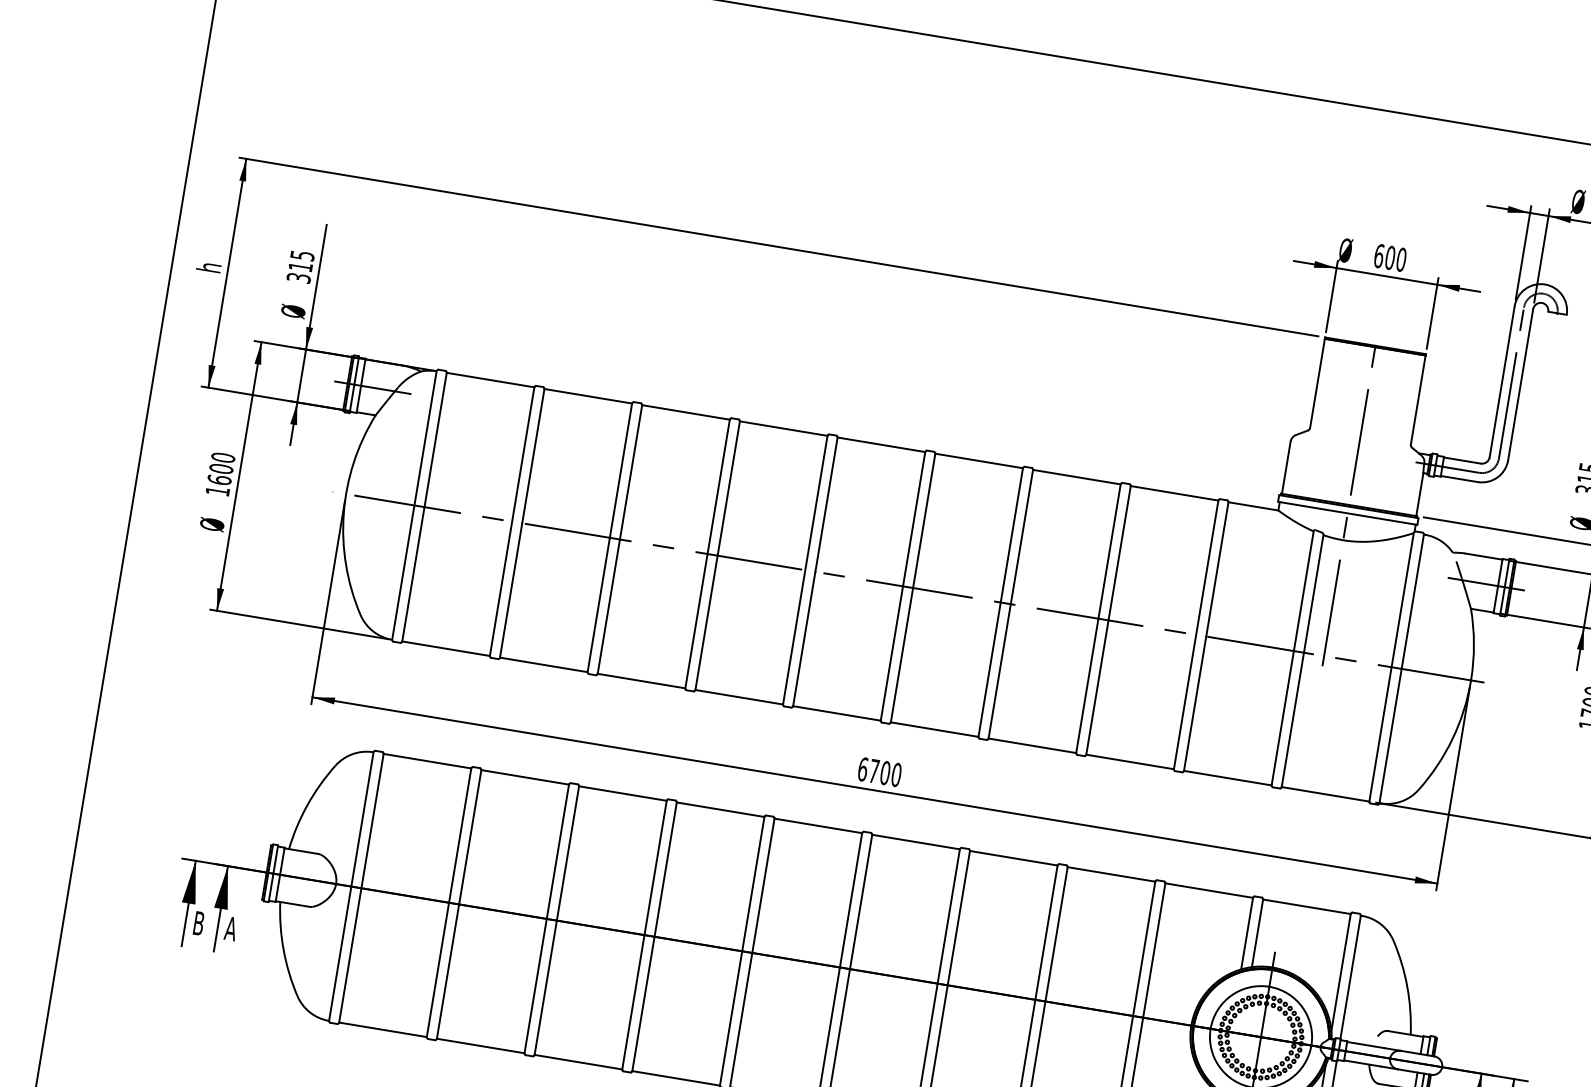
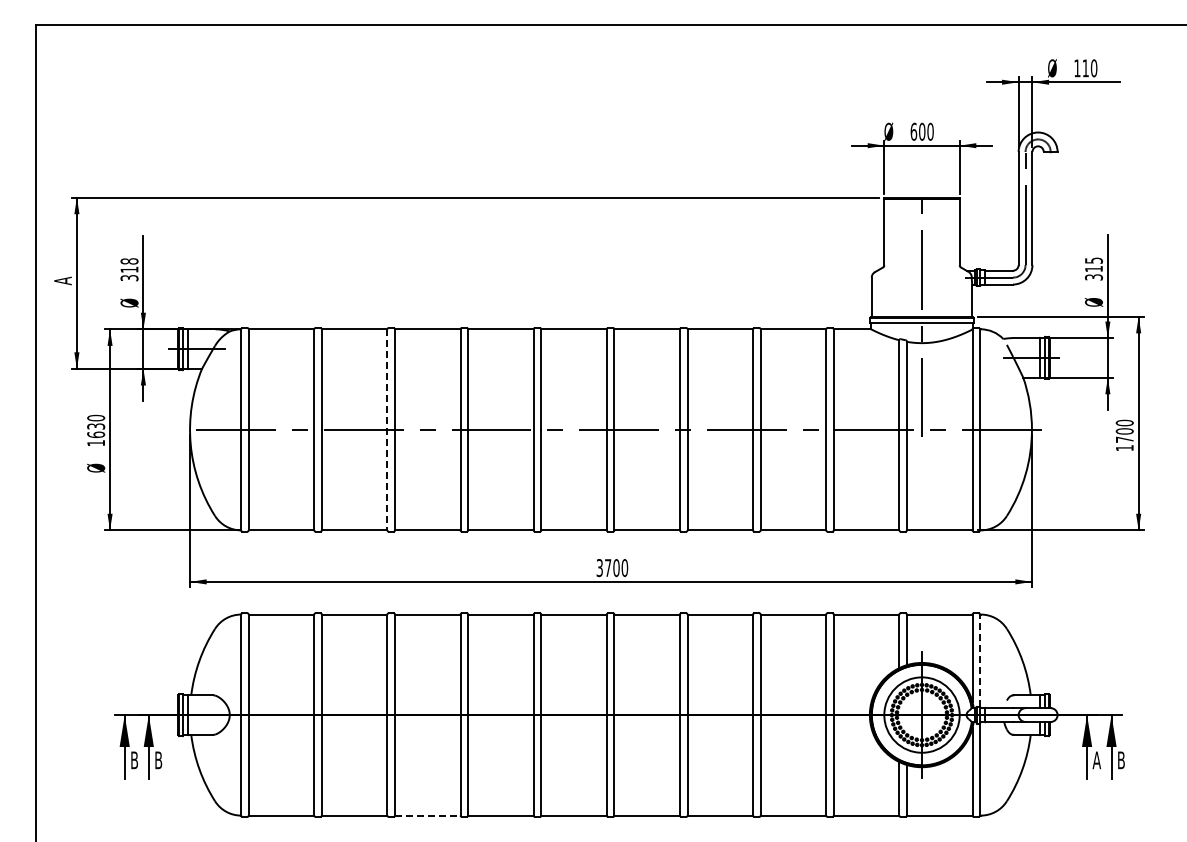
text: (302, 255) -> (129, 261), 315 -> 318
text: (208, 266) -> (62, 280), h -> A
text: (221, 469) -> (96, 426), 1600 -> 1630
line: (610, 537) -> (387, 429), solid -> dashed
text: (862, 768) -> (599, 567), 6700 -> 3700
text: (230, 928) -> (158, 760), A -> B
line: (1351, 977) -> (980, 660), solid -> dashed
line: (578, 1061) -> (427, 815), solid -> dashed

